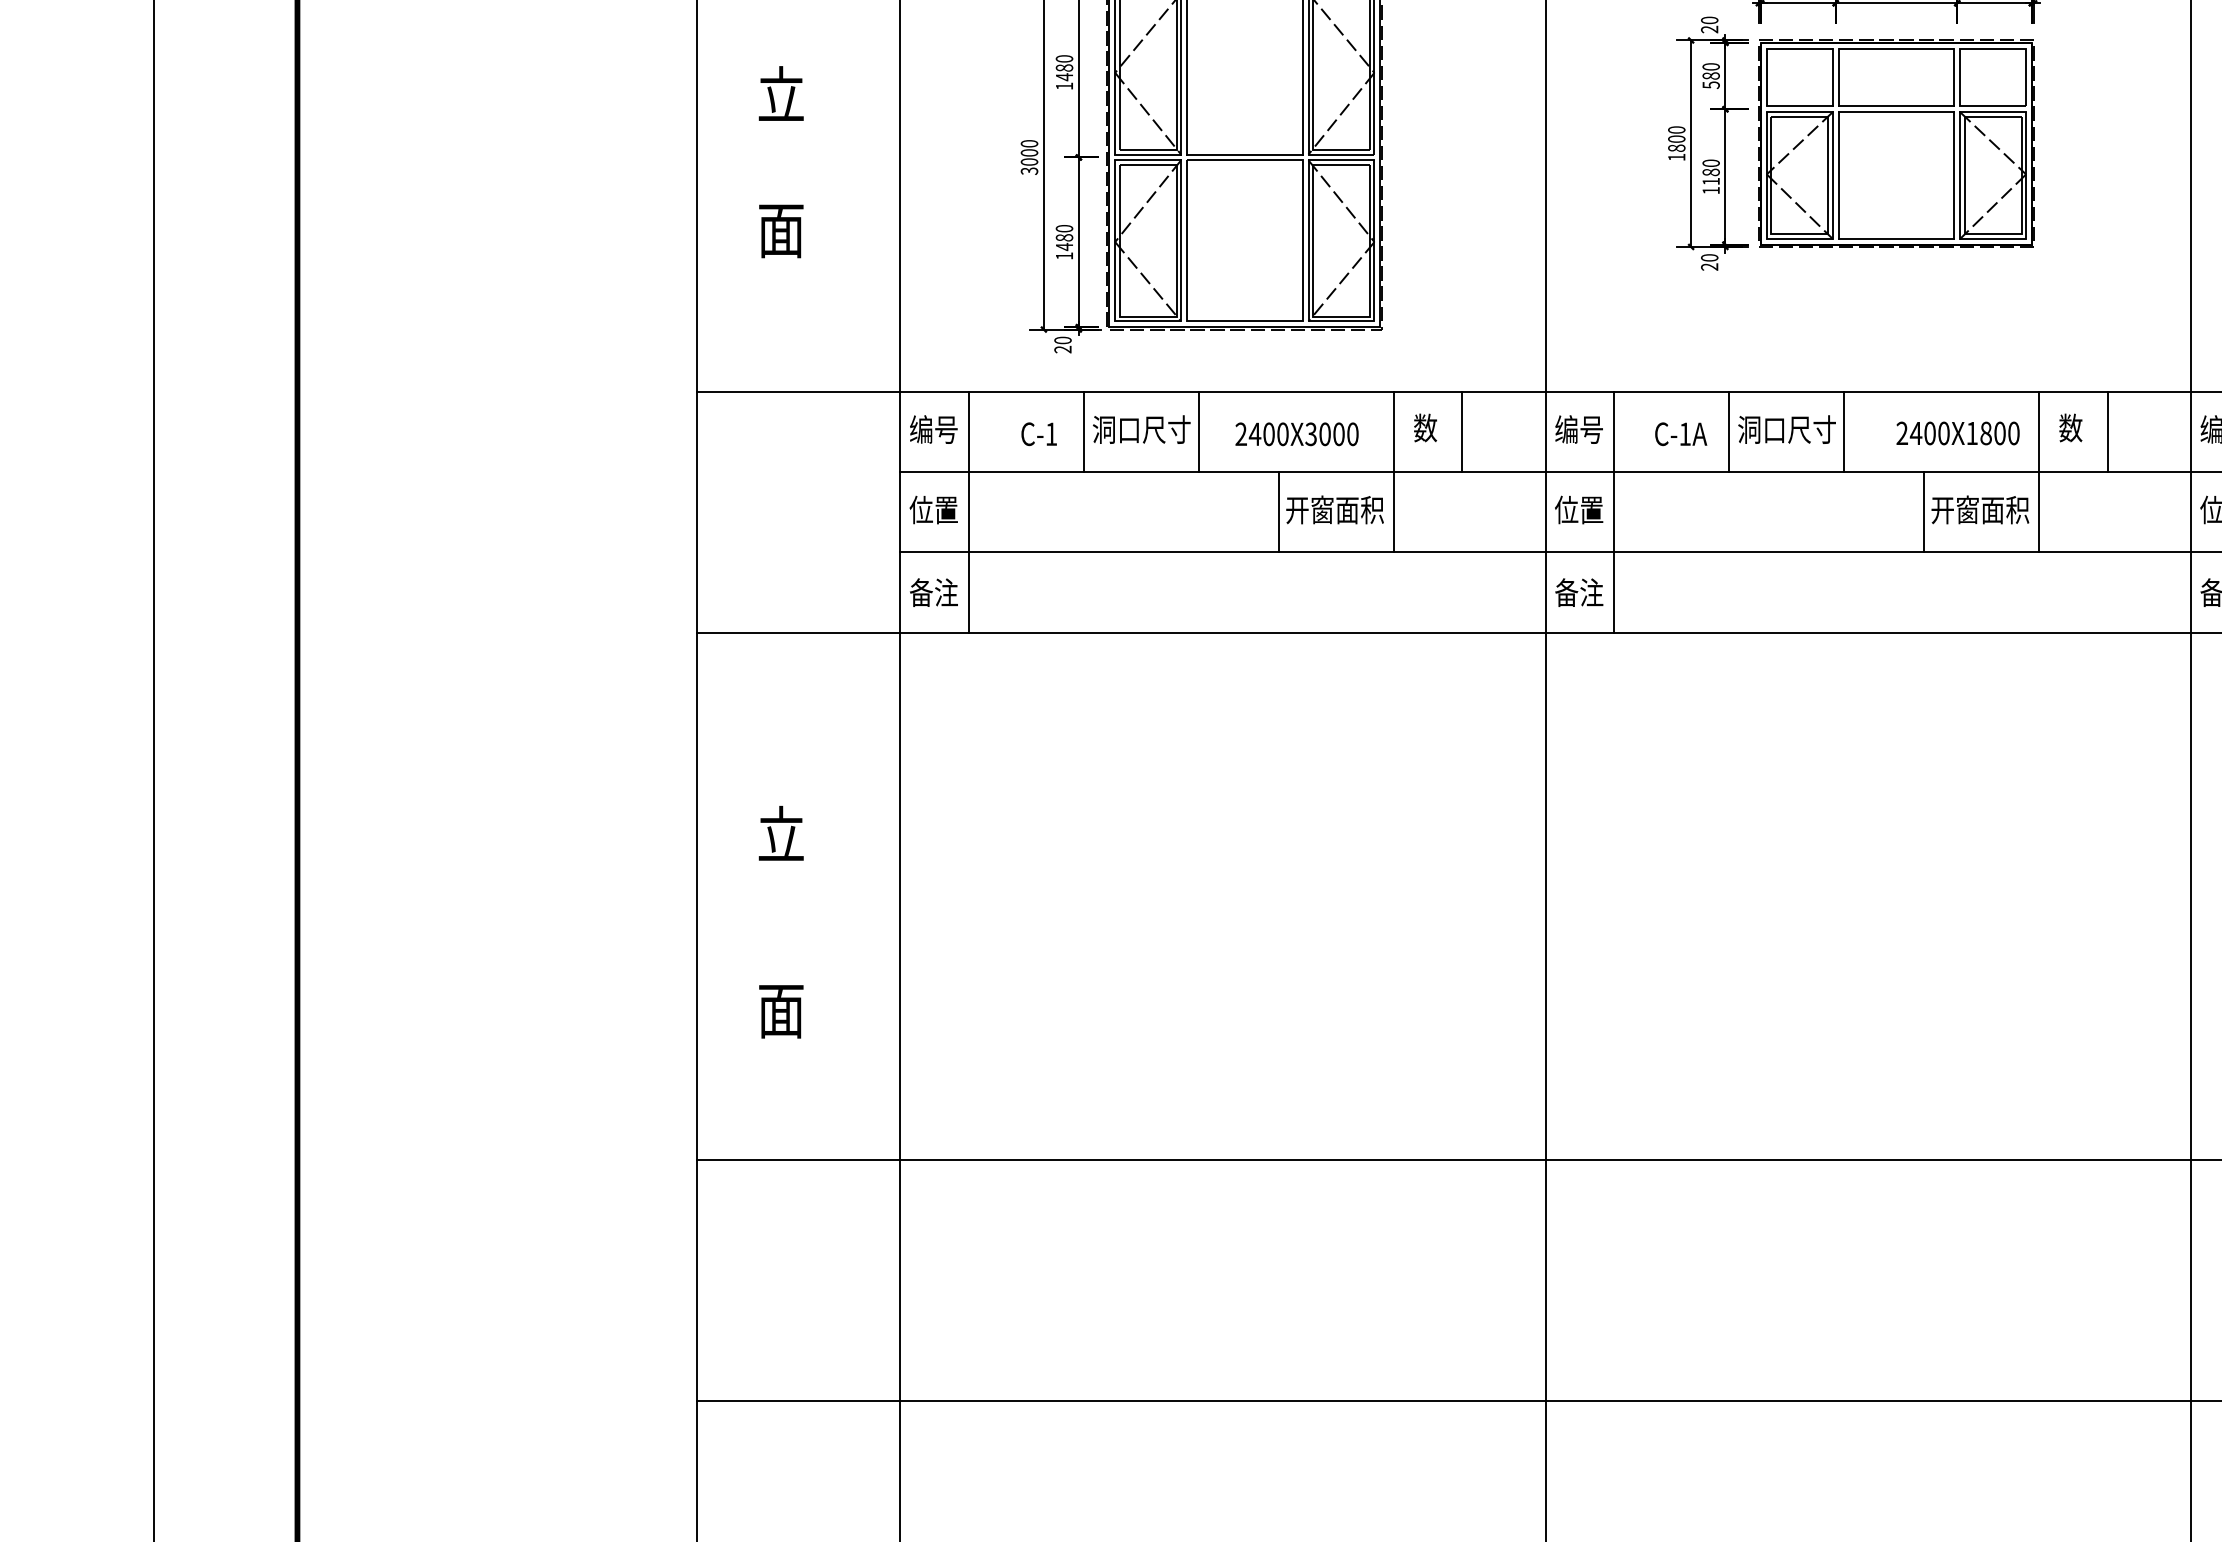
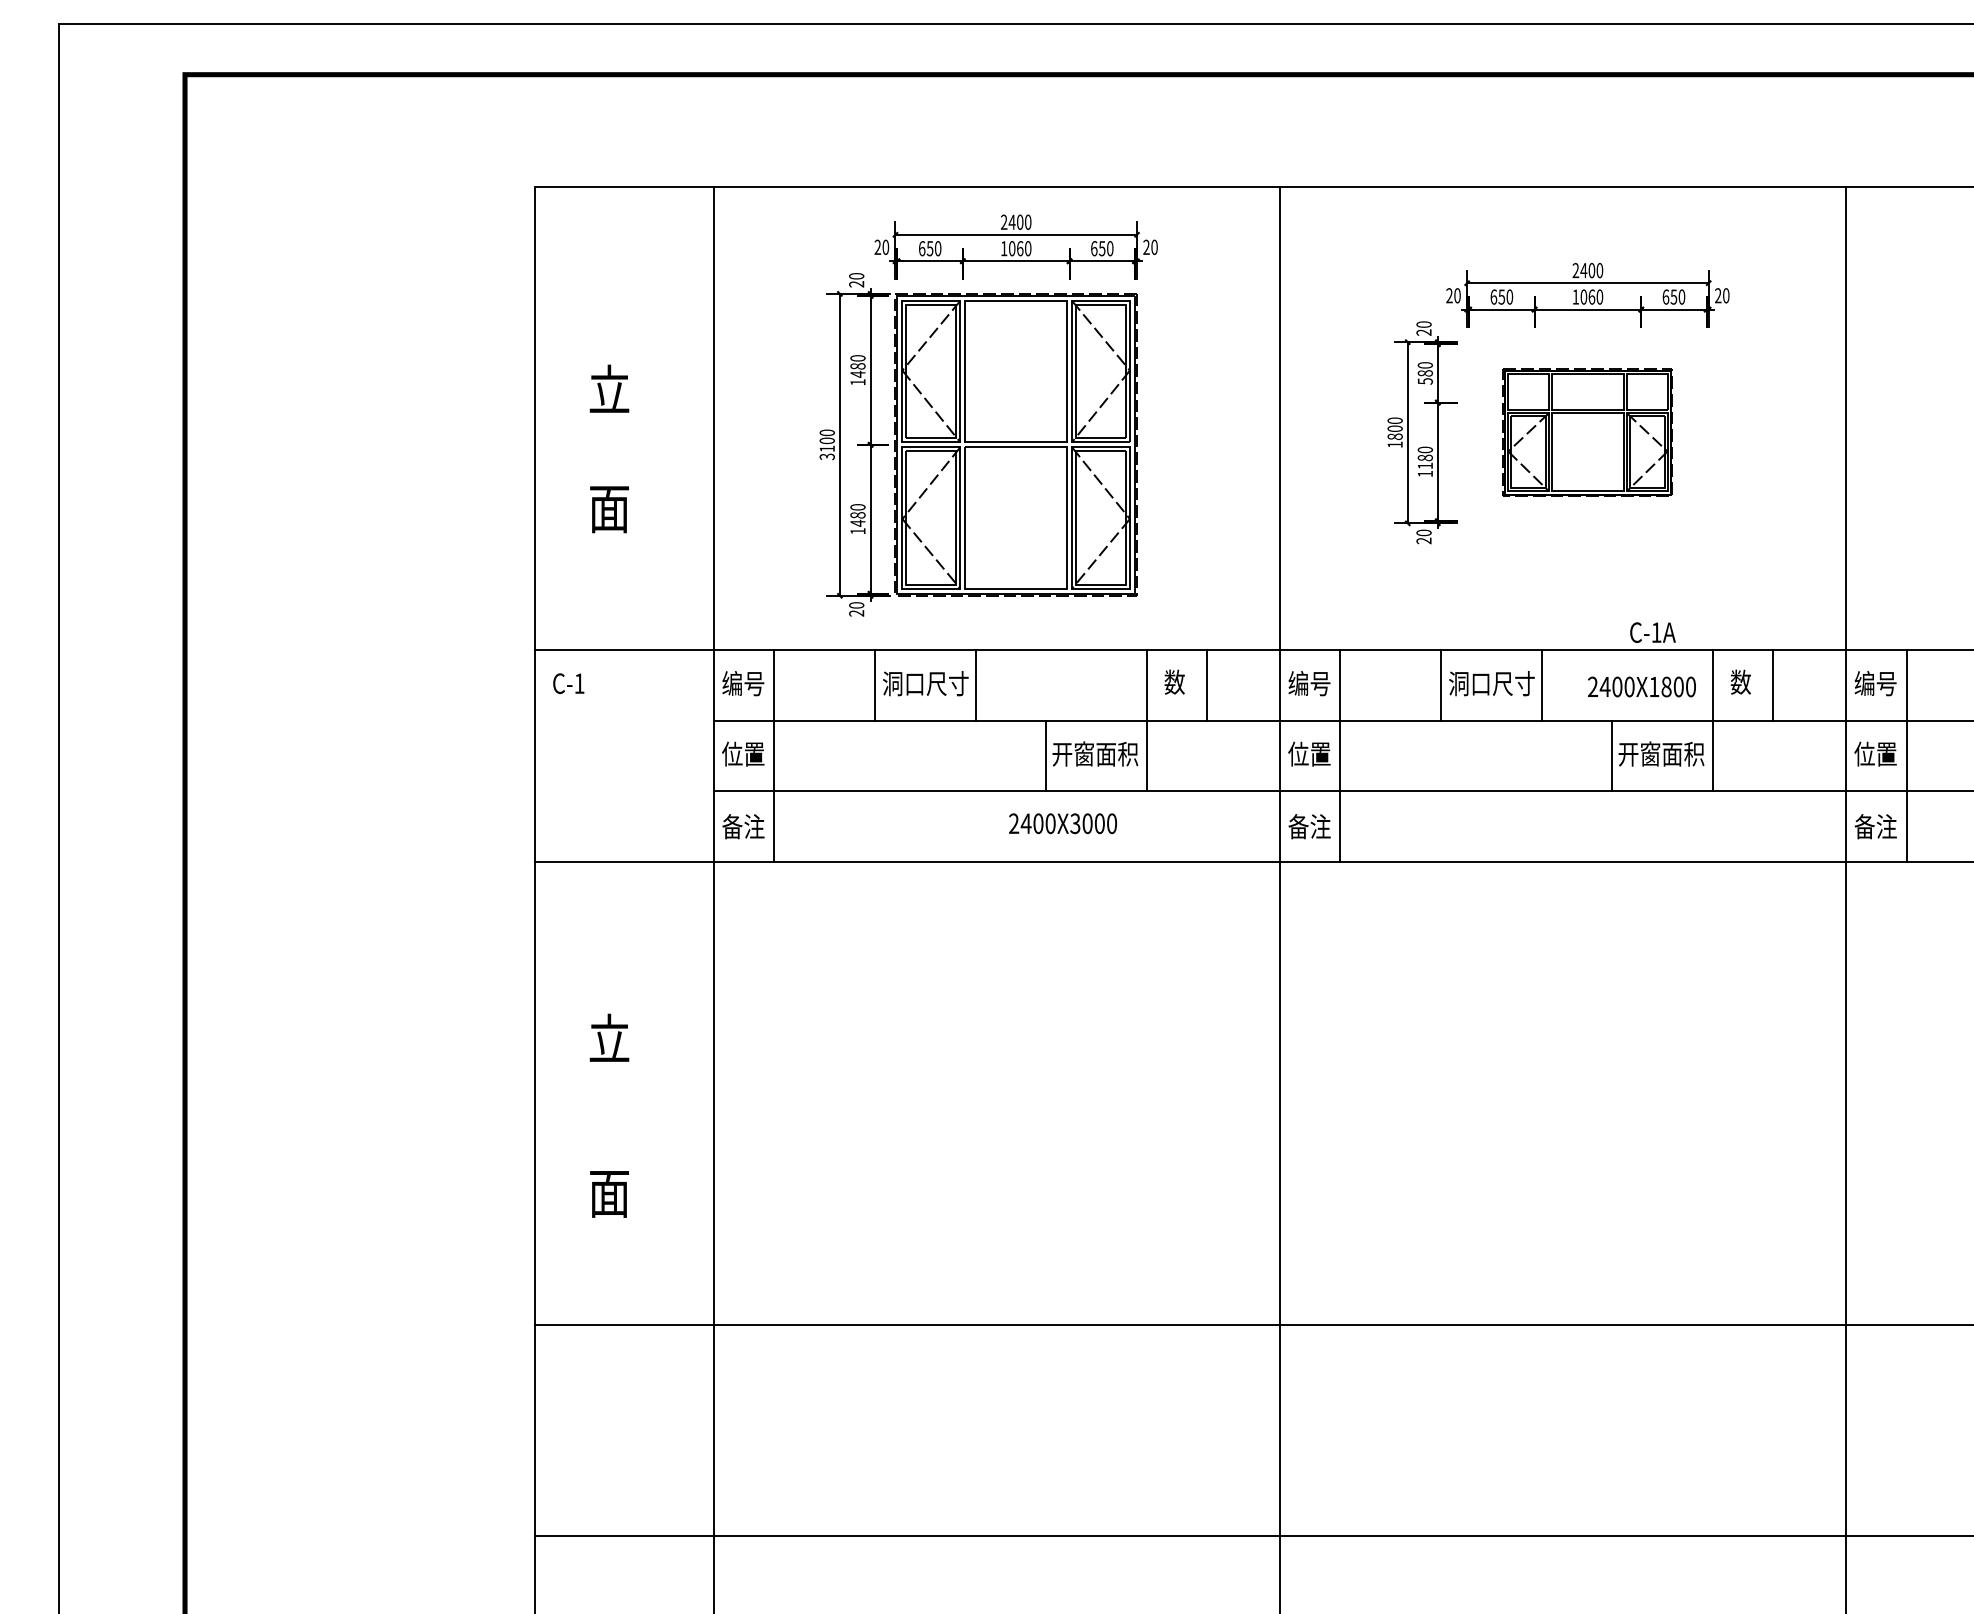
part: (1896, 143) -> (1587, 432), size x0.7
text: (1028, 161) -> (826, 448), 3000 -> 3100
text: (1038, 434) -> (568, 683), moved
text: (1296, 434) -> (1062, 823), moved
text: (1680, 434) -> (1652, 632), moved

